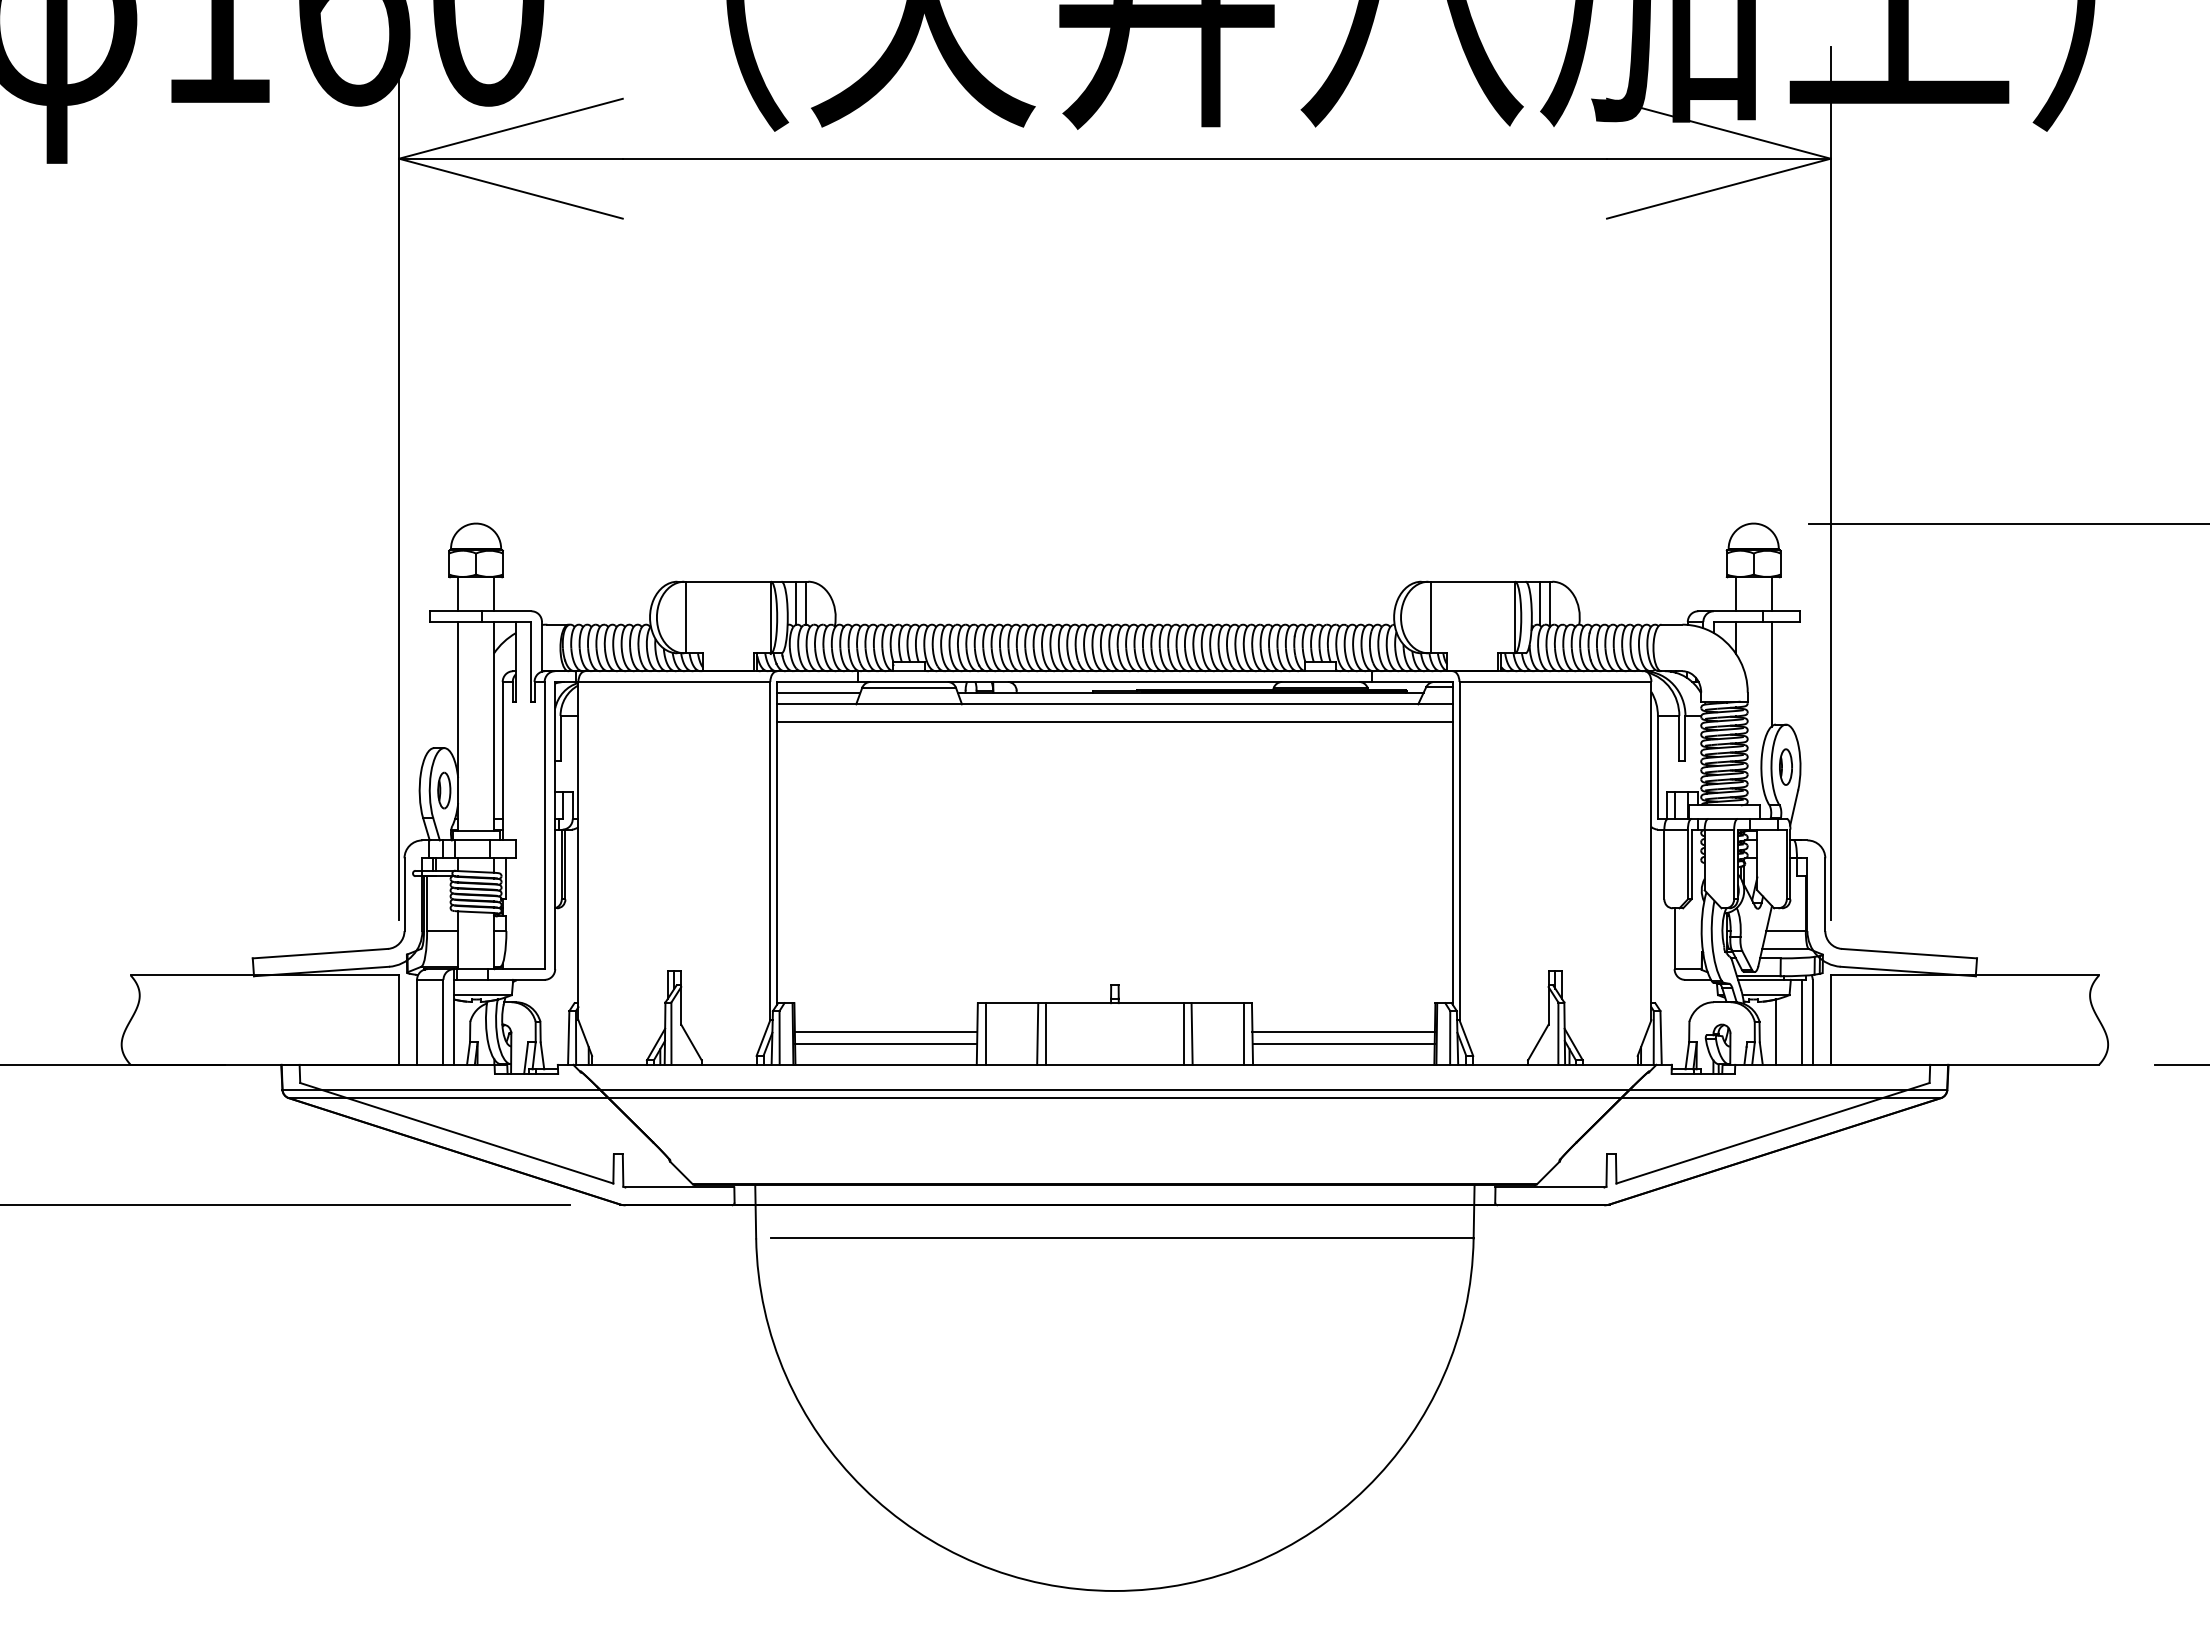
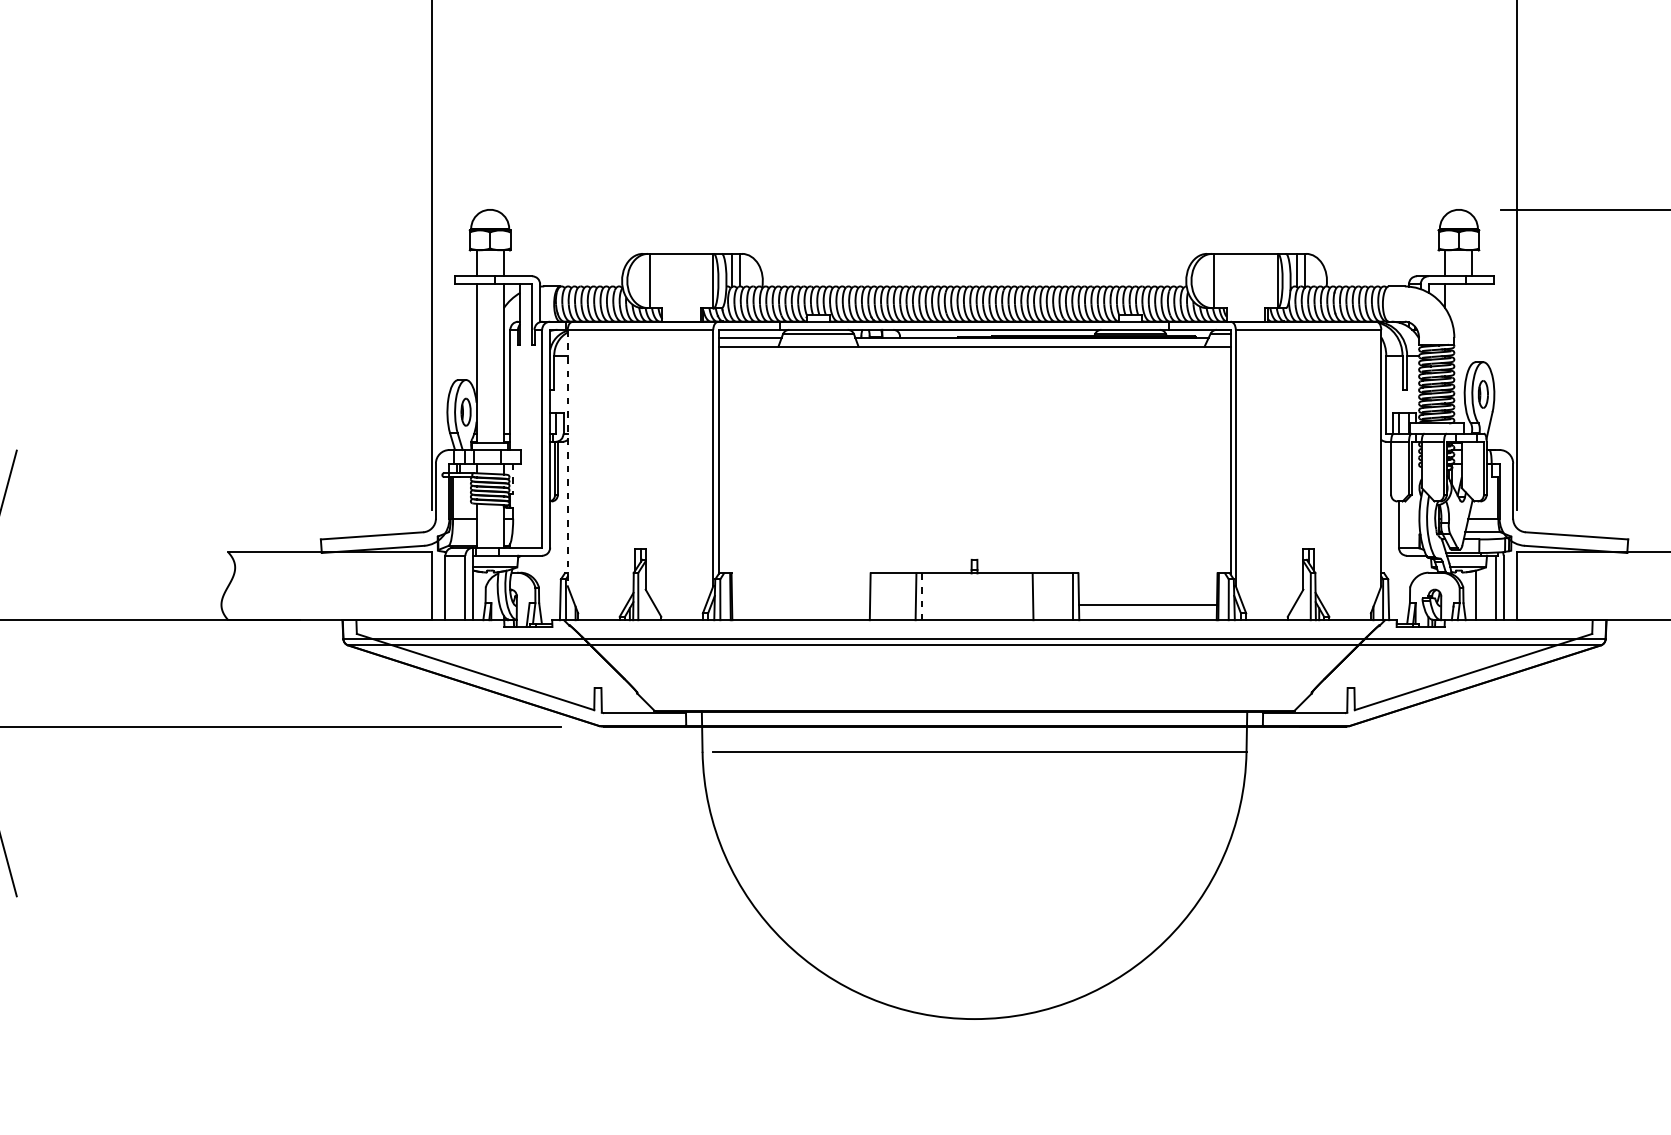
line: (1771, 674) -> (1472, 324), removed
line: (1114, 722) -> (974, 360), removed
line: (578, 851) -> (567, 458), solid -> dashed
line: (506, 878) -> (513, 478), solid -> dashed
line: (885, 1032) -> (800, 595), removed
line: (1343, 1032) -> (1147, 595), removed
line: (985, 1033) -> (876, 596), removed
line: (1183, 1033) -> (1026, 596), removed
line: (1046, 1034) -> (922, 597), solid -> dashed
line: (886, 1044) -> (801, 604), removed

